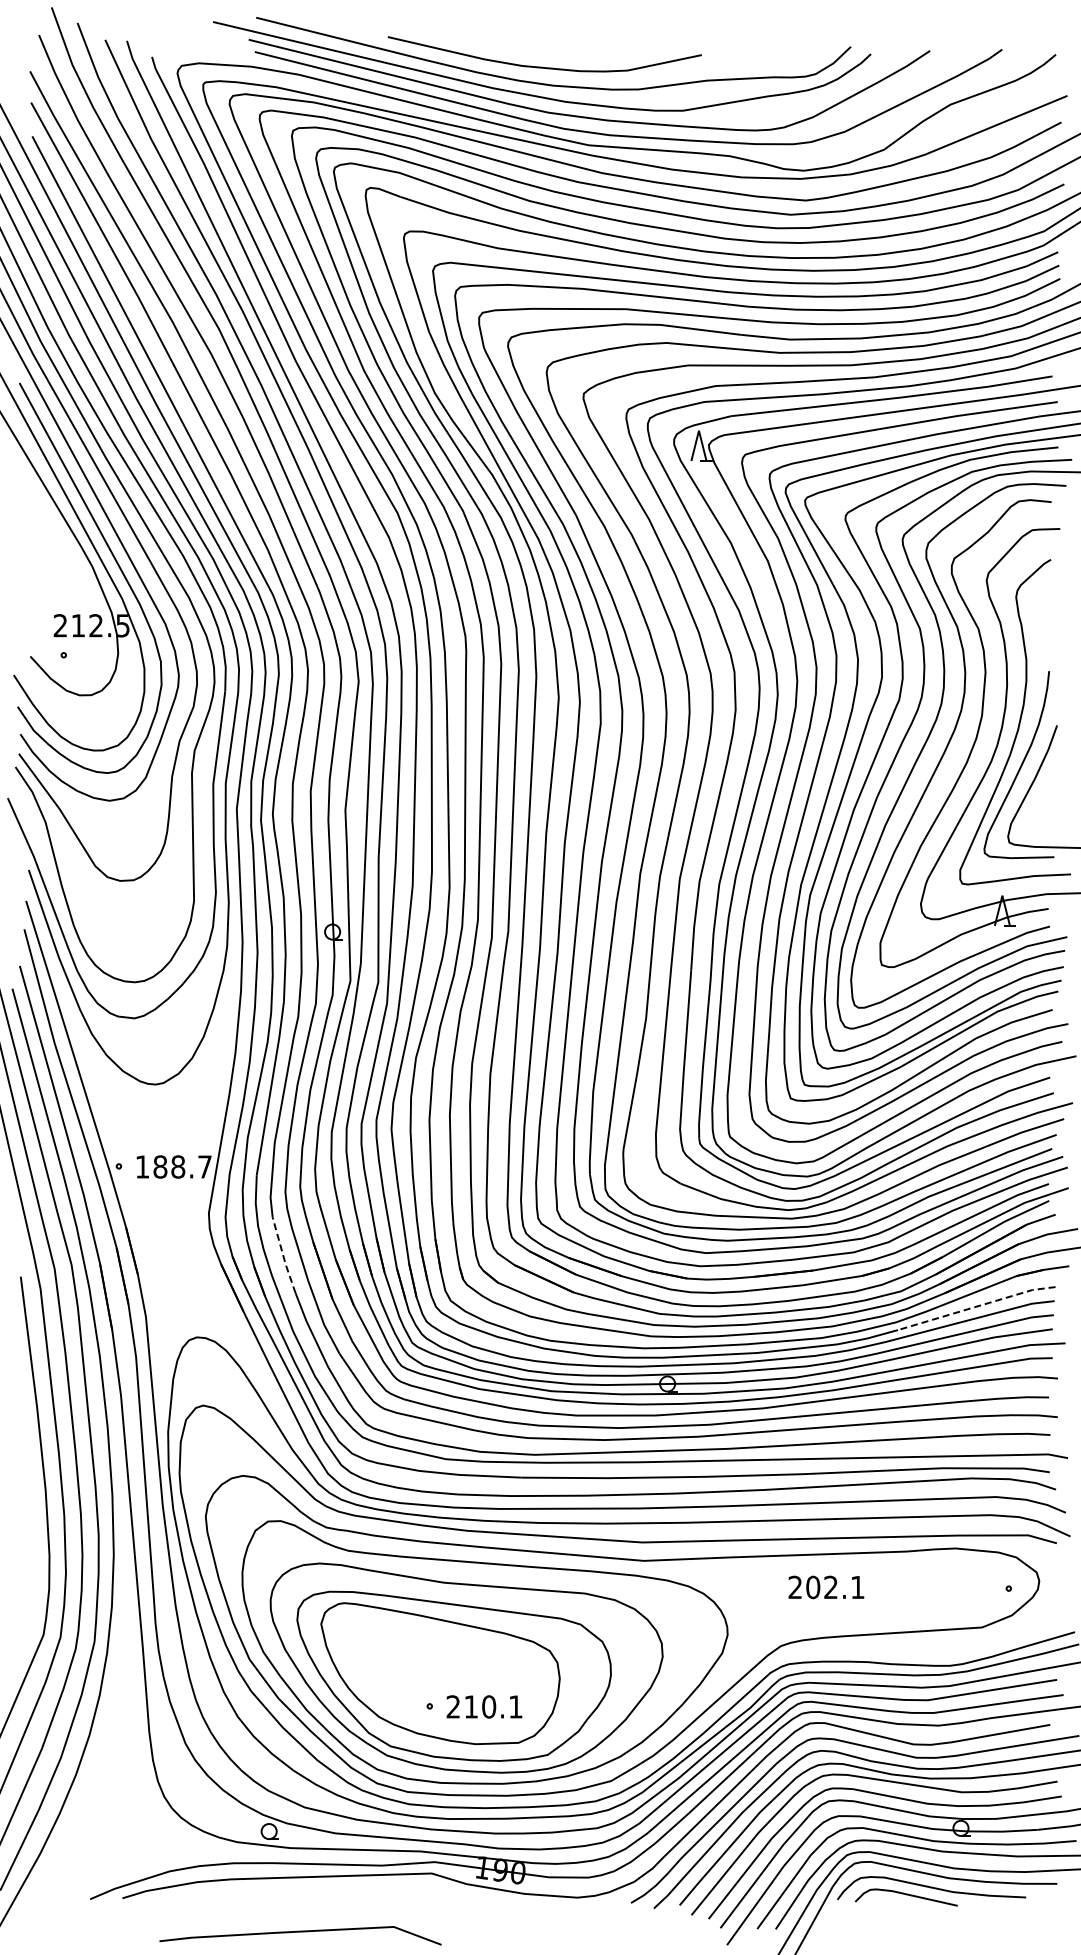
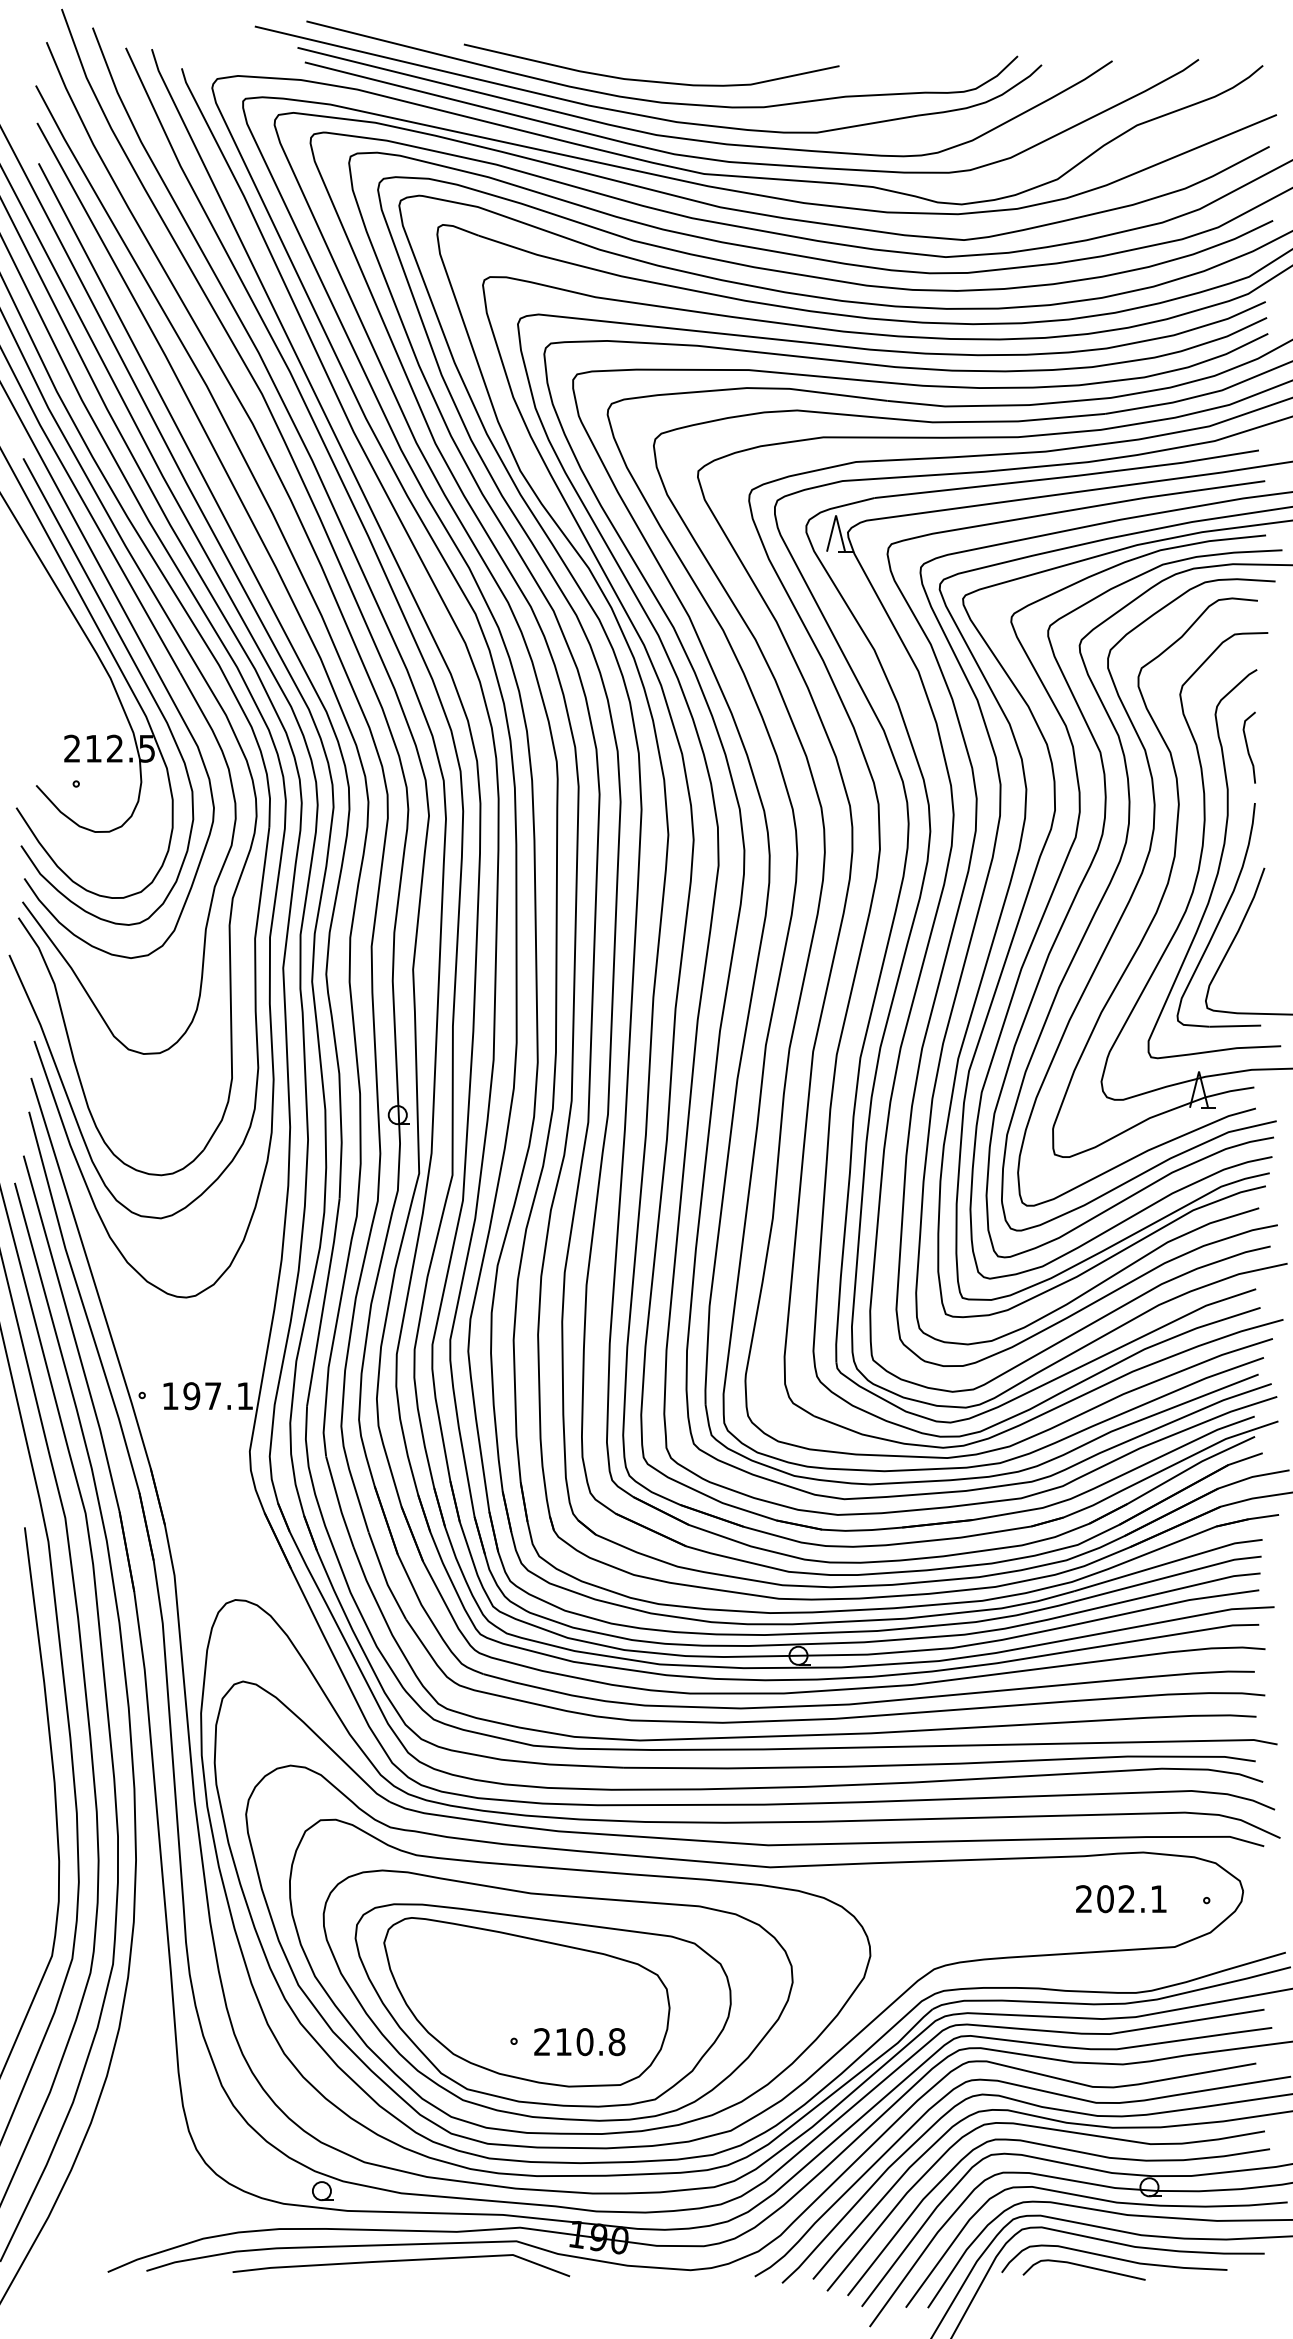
curve: (1043, 624) -> (1248, 747), added
text: (182, 1166) -> (218, 1395), 188.7 -> 197.1
line: (283, 1255) -> (339, 1502), dashed -> solid
line: (977, 1306) -> (1169, 1563), dashed -> solid
text: (826, 1587) -> (1121, 1899), moved
text: (515, 1706) -> (616, 2041), 210.1 -> 210.8
line: (300, 1932) -> (401, 2261), moved

